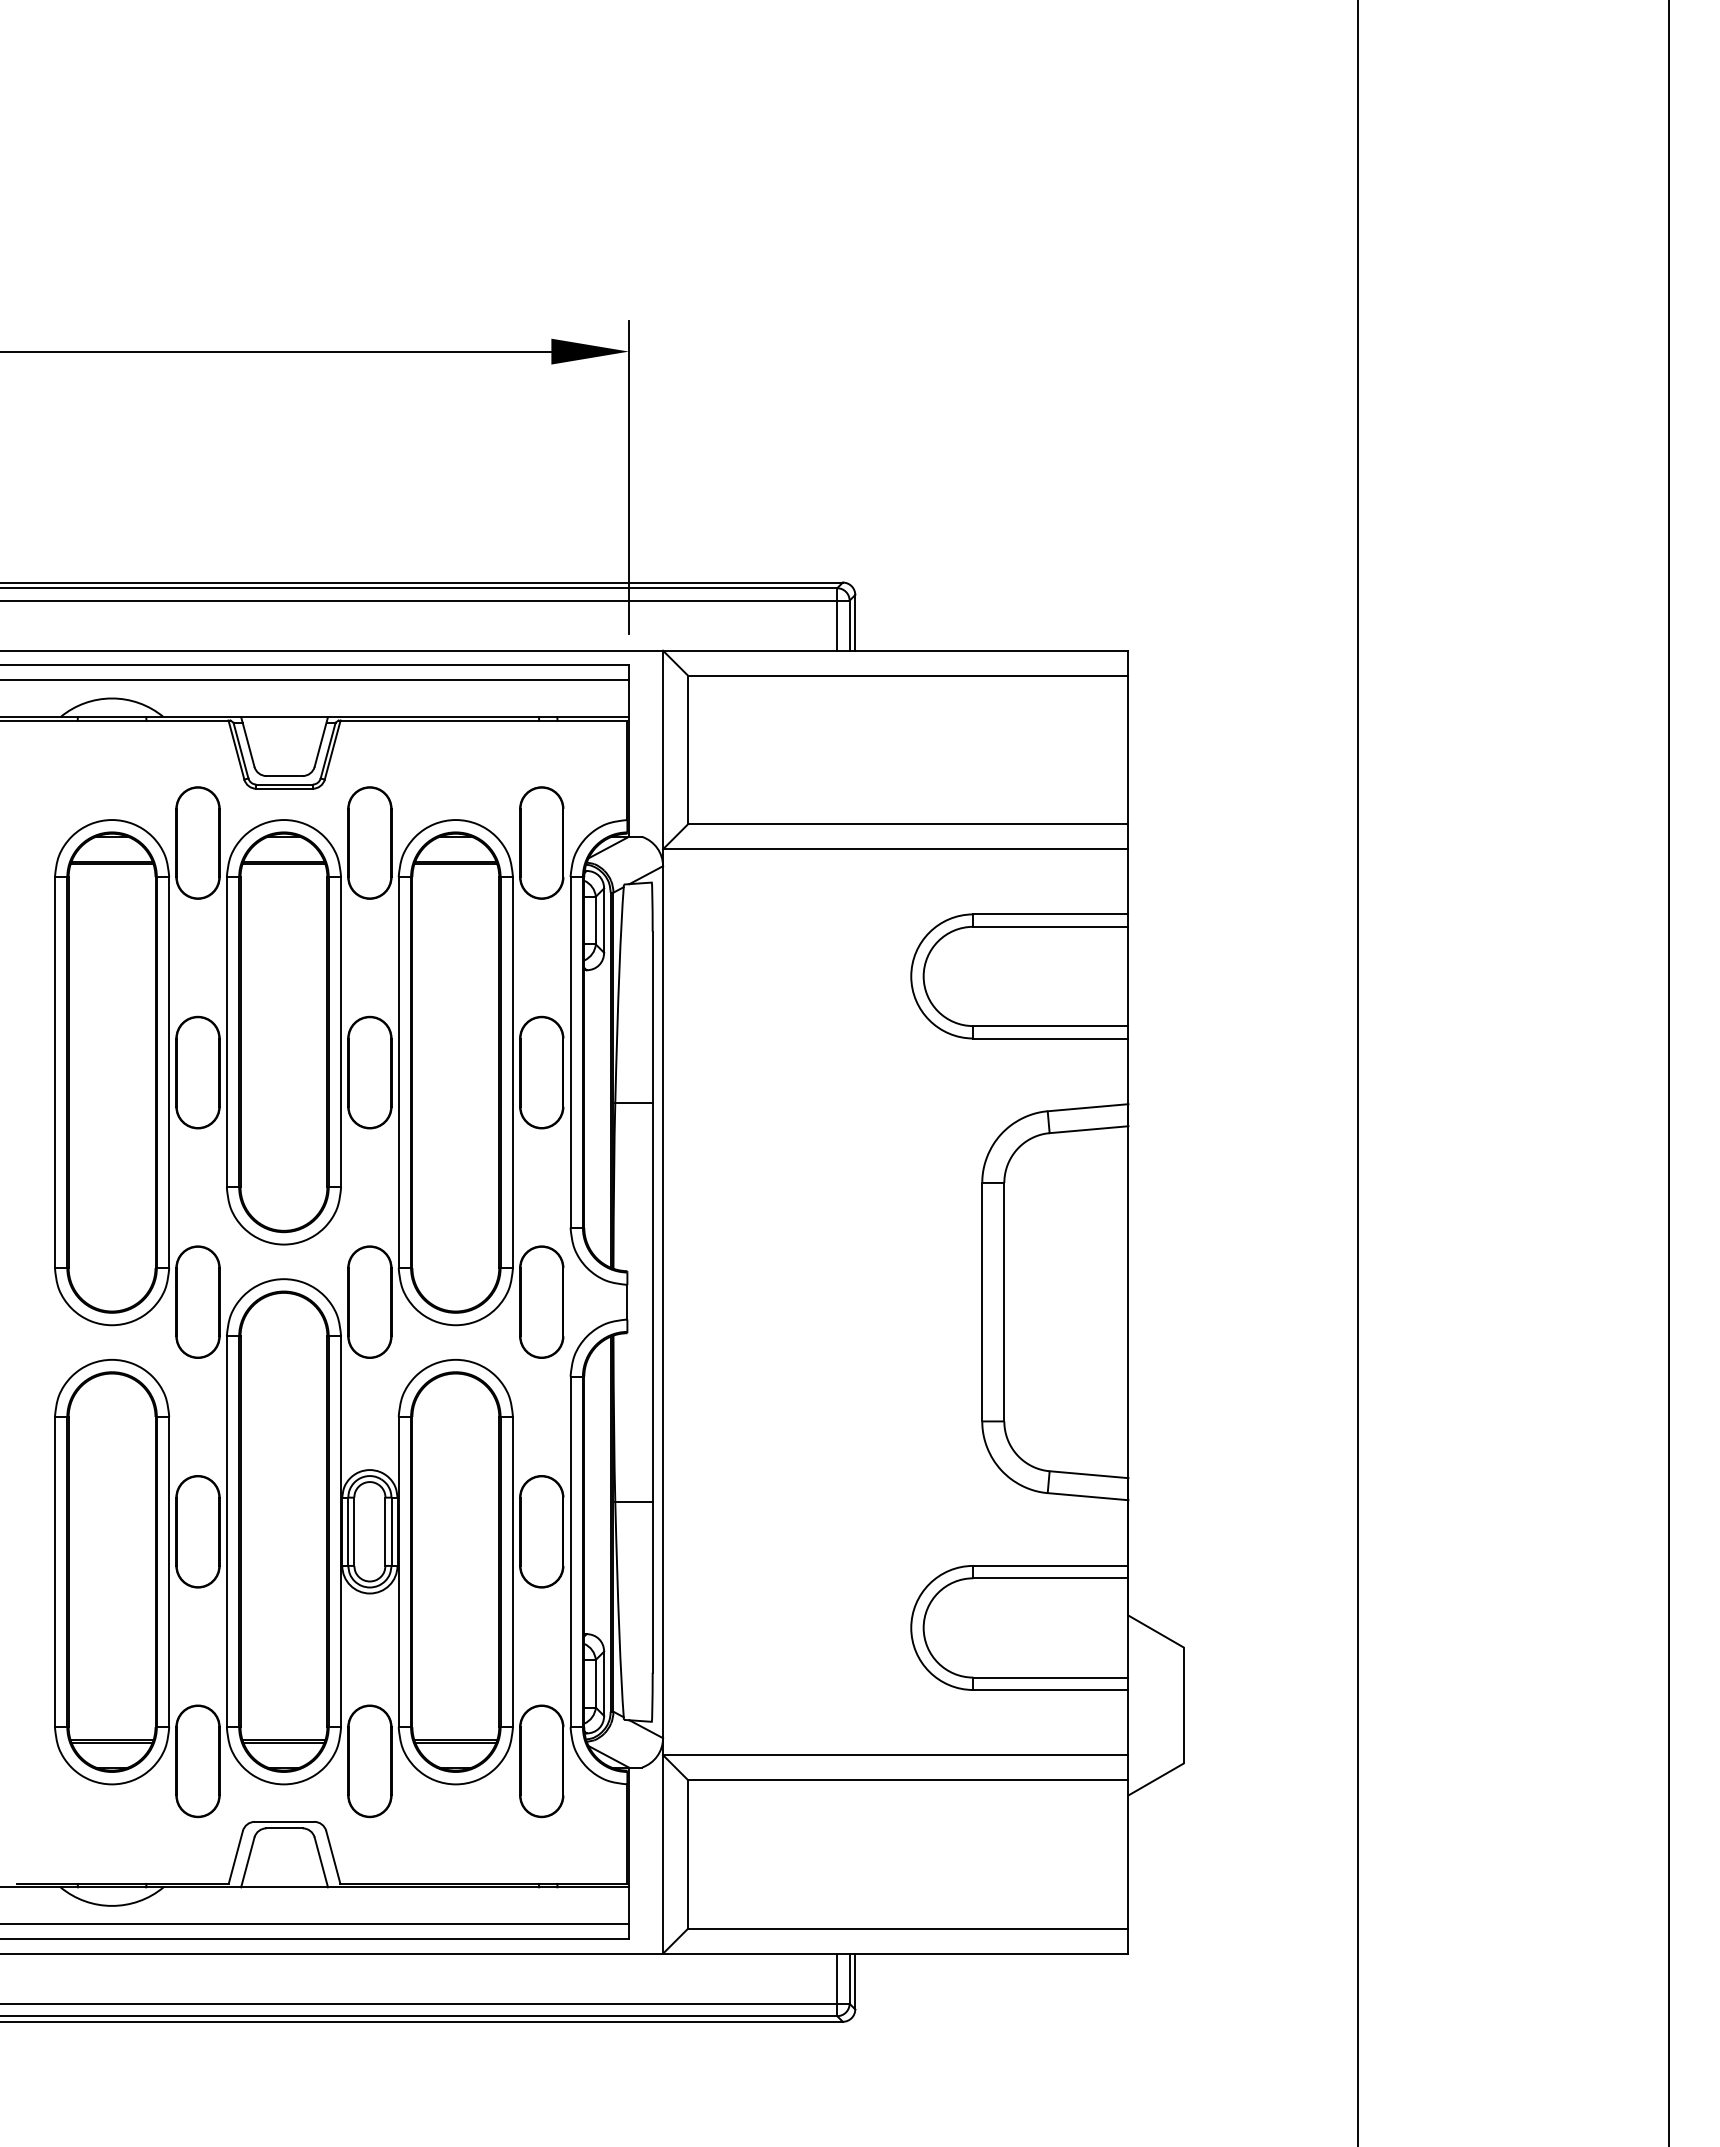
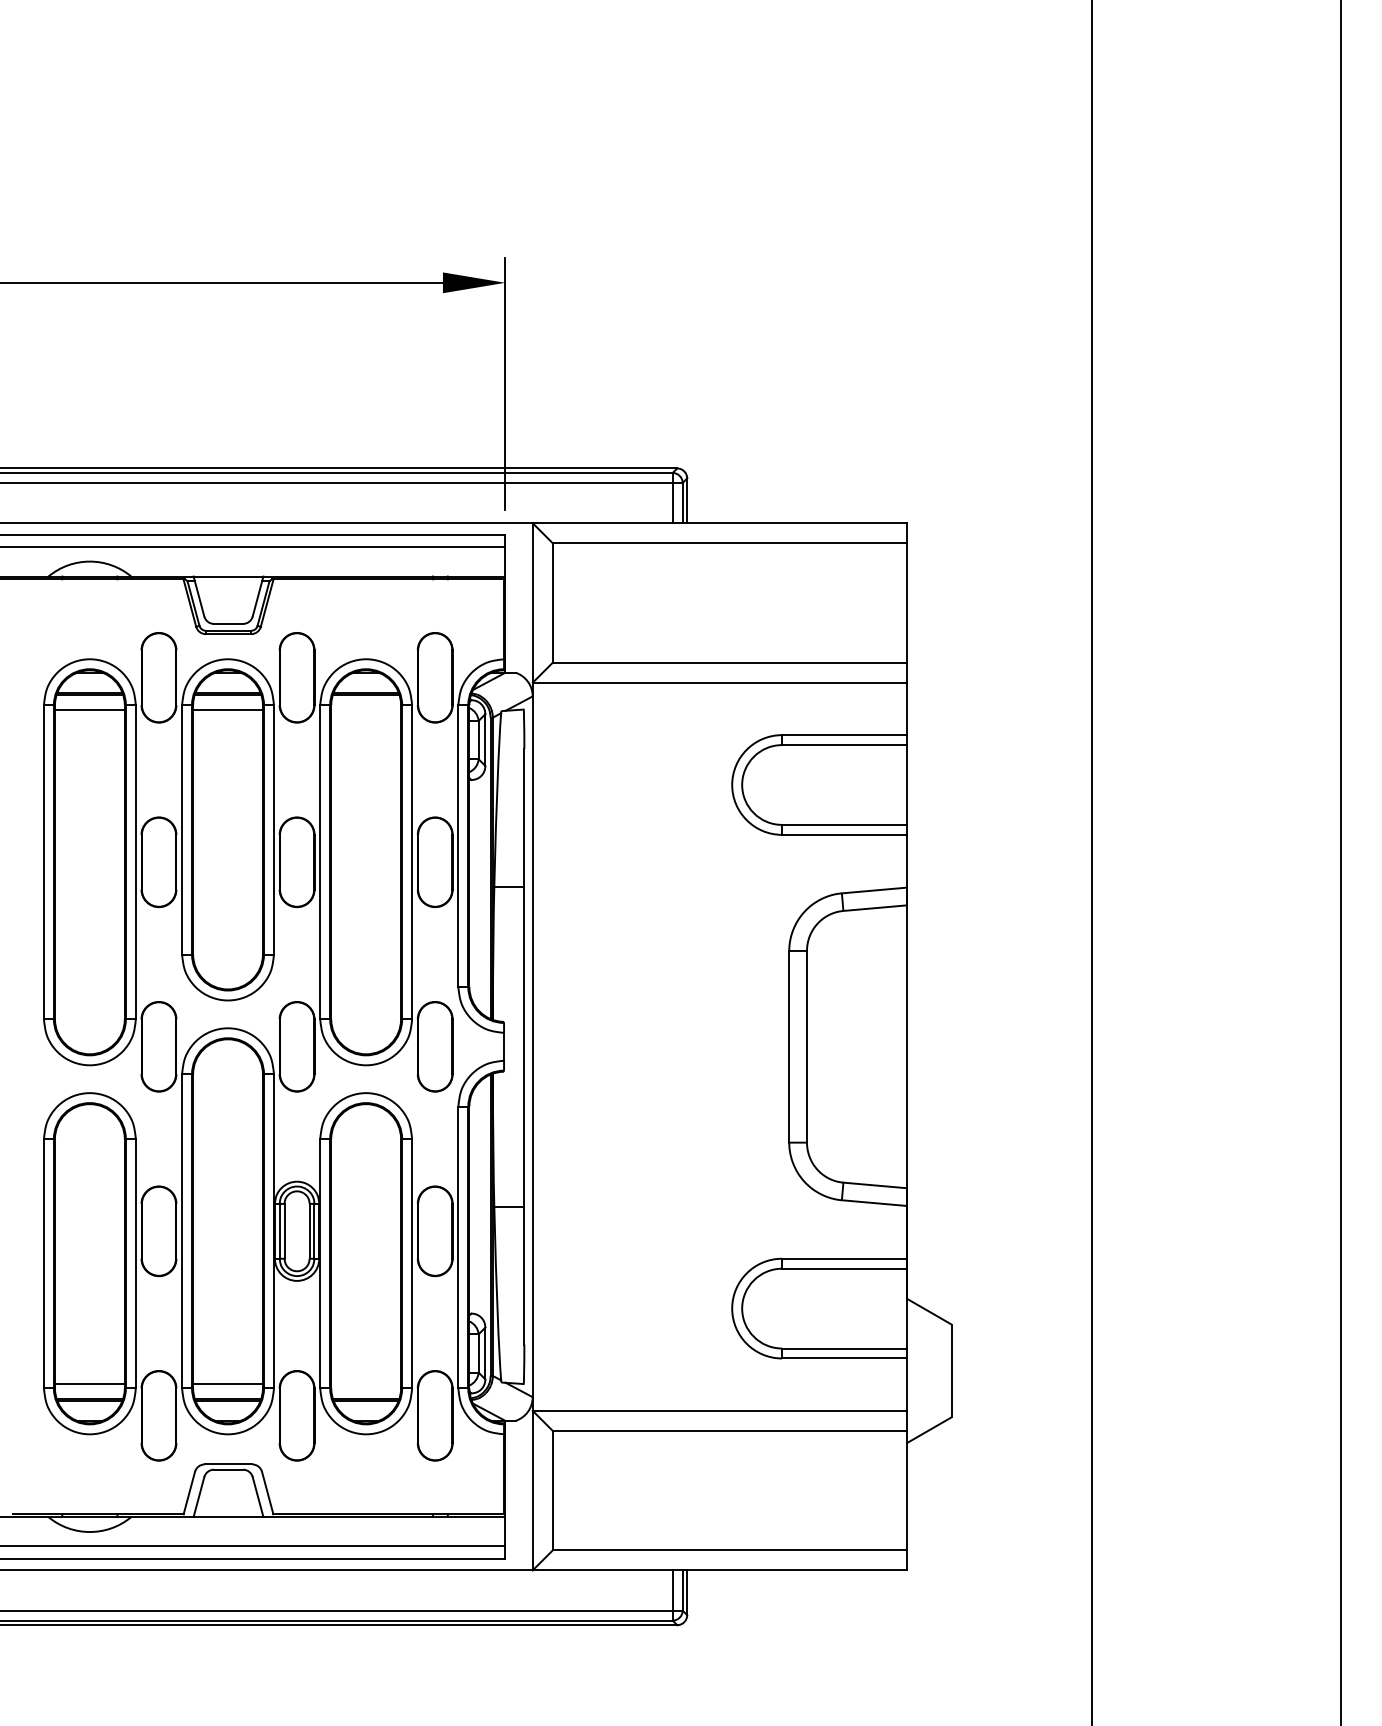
line: (111, 883) -> (89, 710), added
line: (283, 883) -> (227, 710), added
line: (111, 1721) -> (89, 1383), added
line: (283, 1721) -> (227, 1383), added

